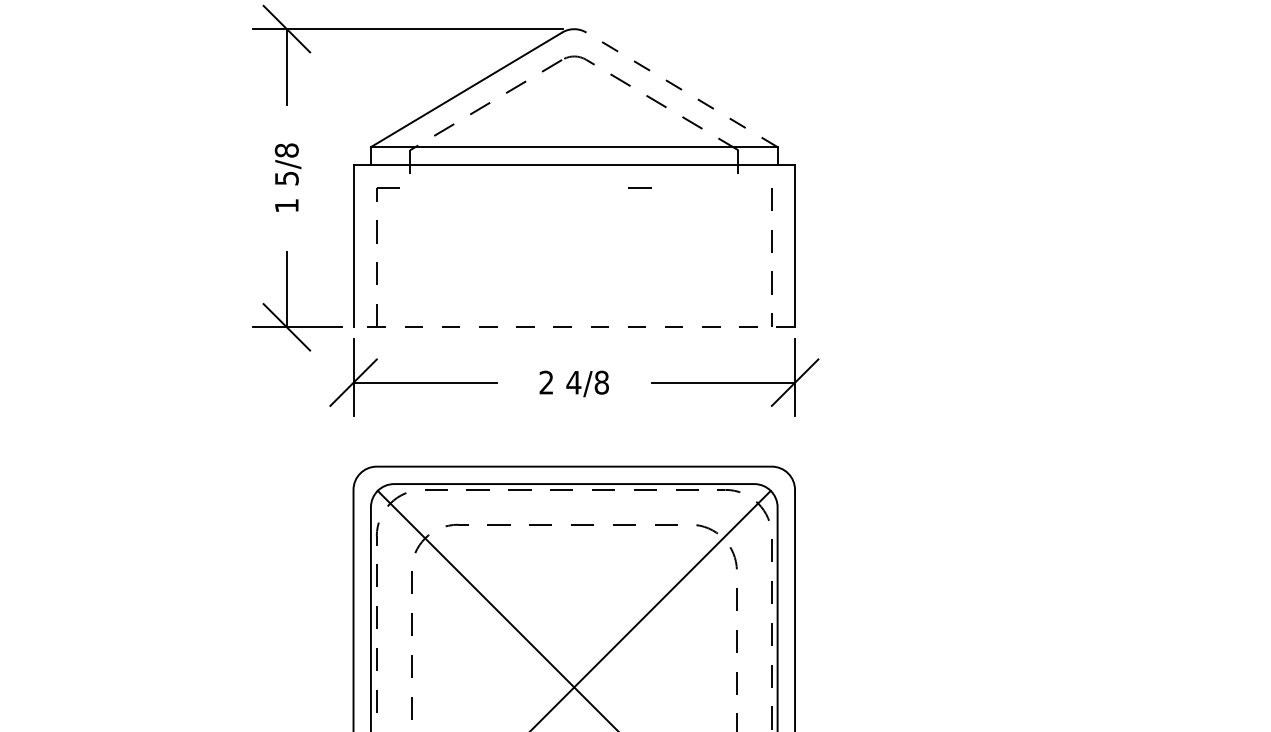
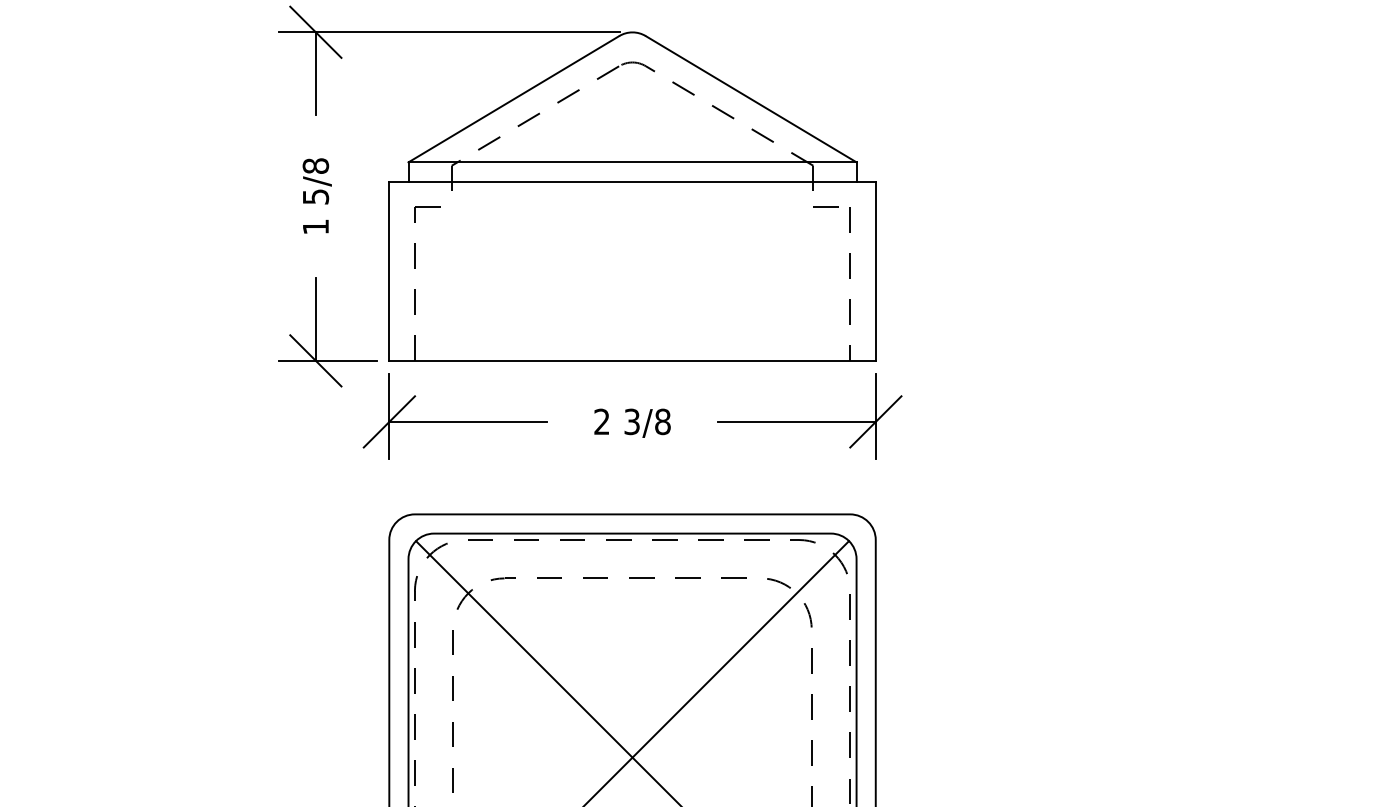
line: (681, 89) -> (750, 98), dashed -> solid
line: (639, 187) -> (825, 206), moved
line: (574, 327) -> (632, 361), dashed -> solid
text: (573, 382) -> (631, 421), 4/8 -> 3/8

